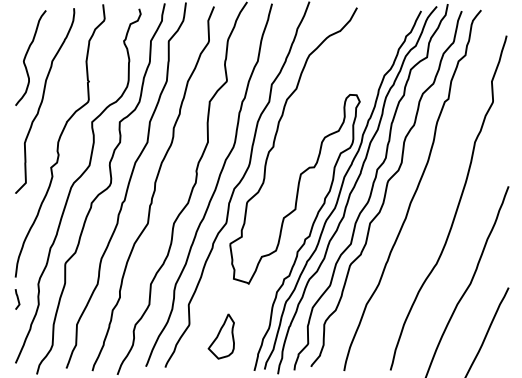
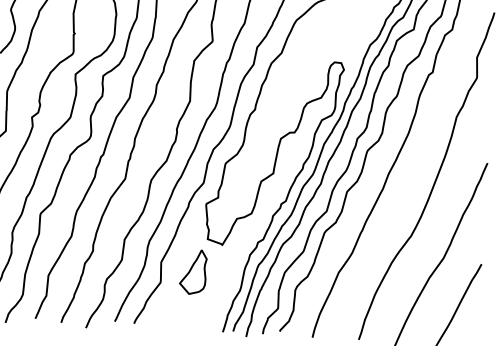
part: (220, 336) -> (192, 271), moved

